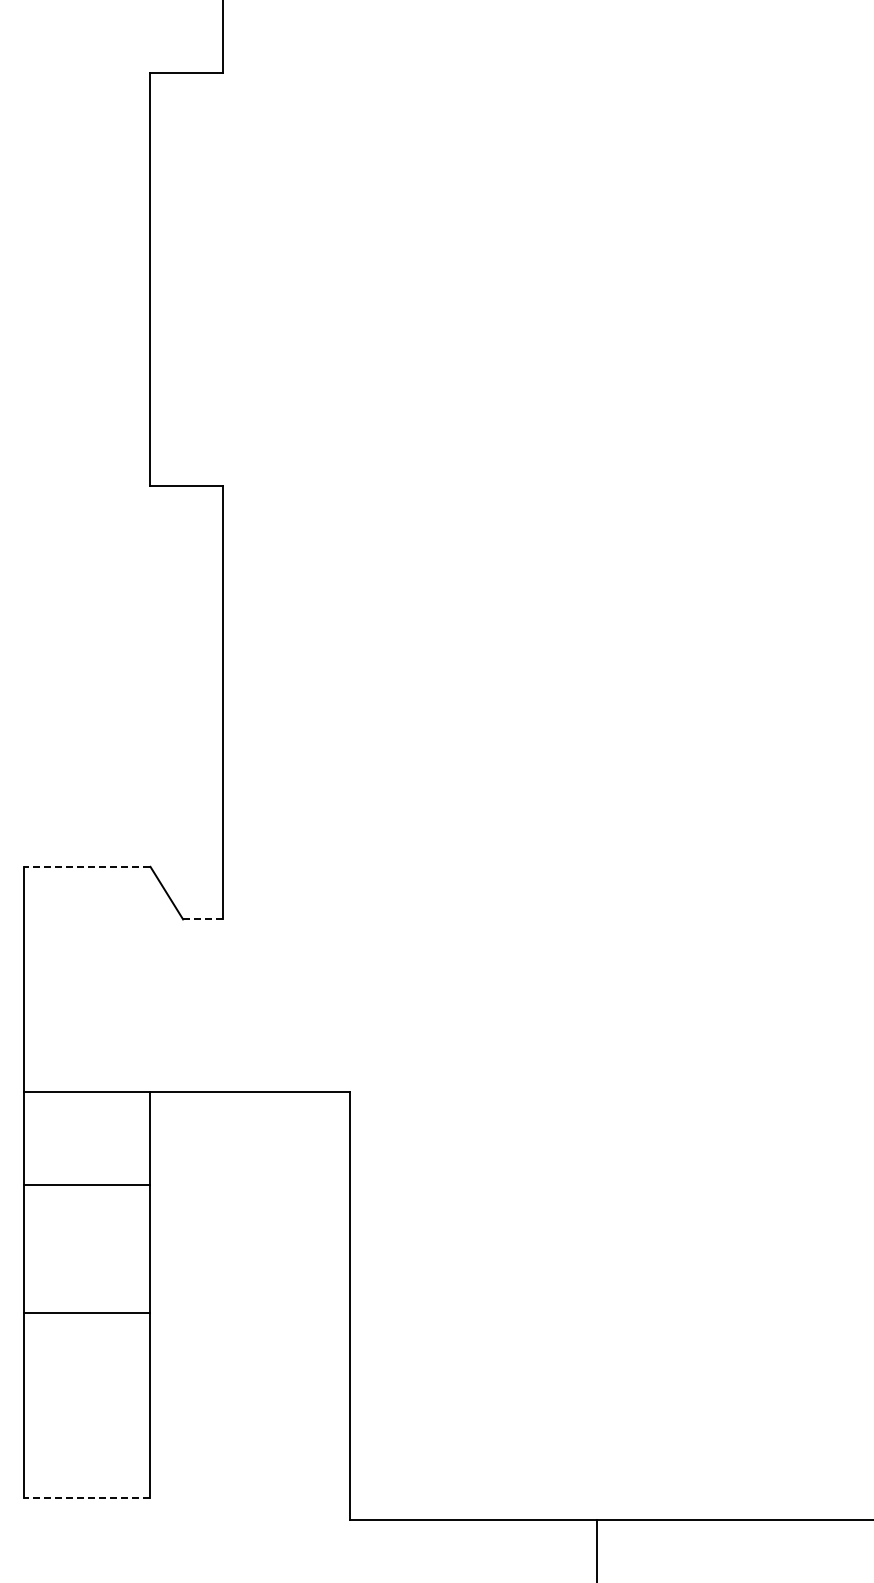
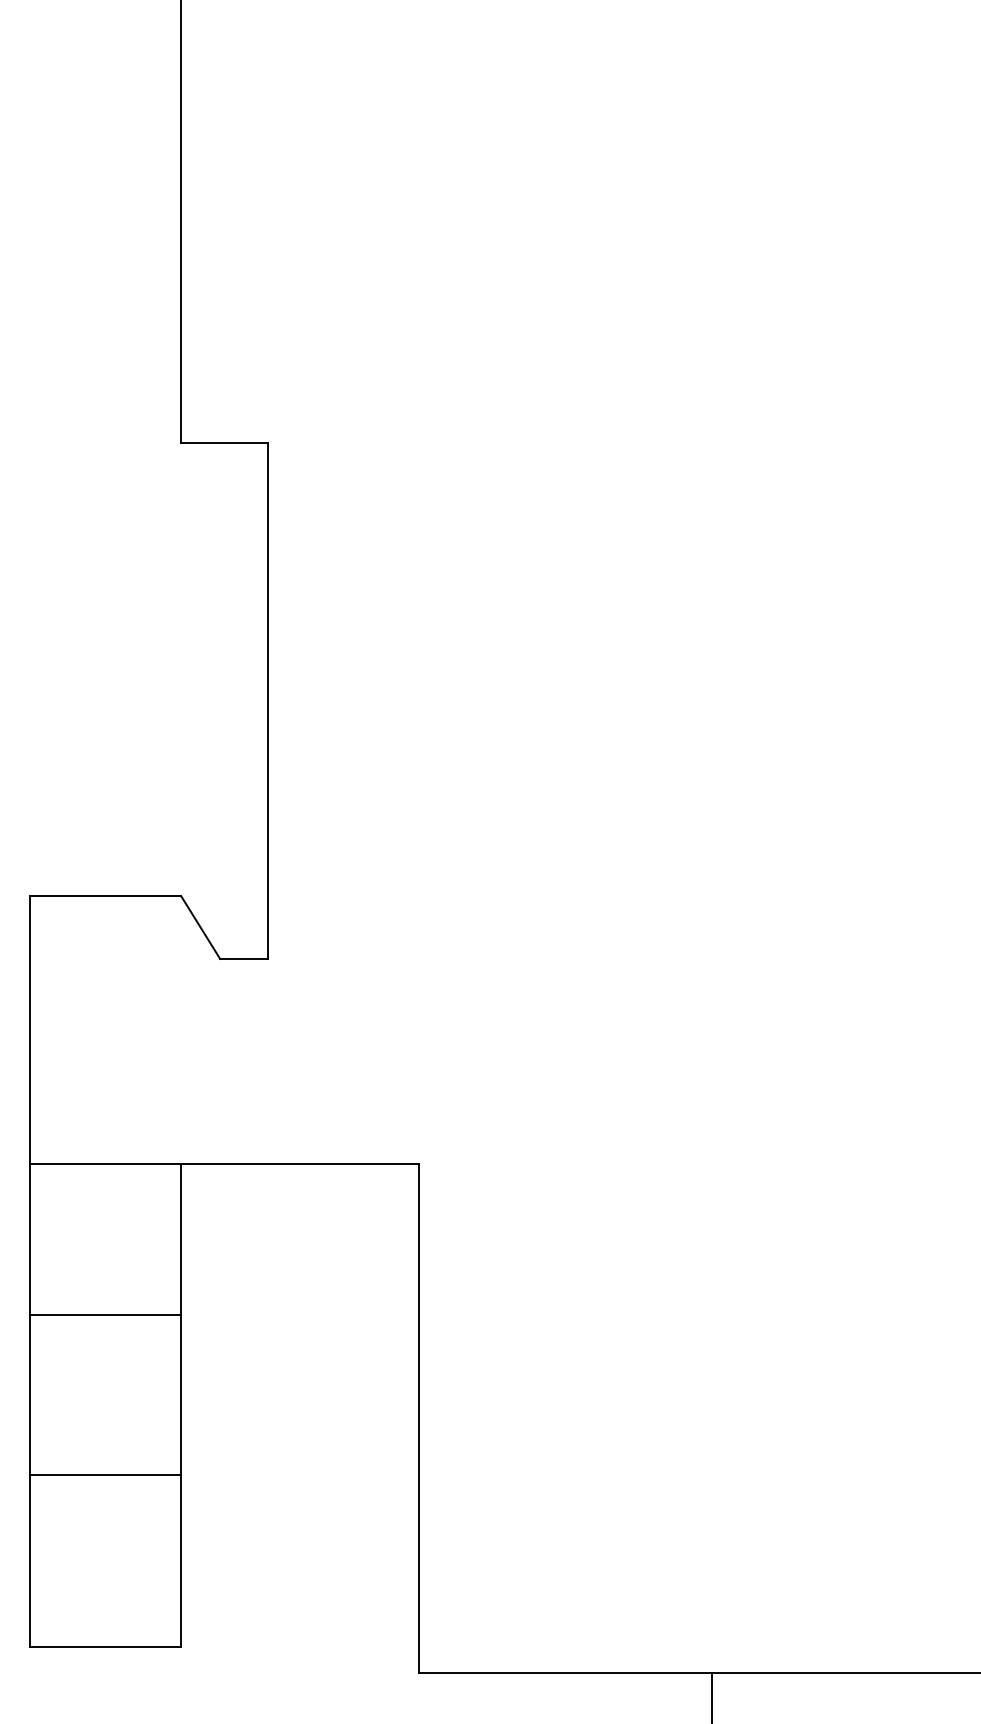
line: (86, 866) -> (105, 895), dashed -> solid
line: (203, 919) -> (244, 959), dashed -> solid
line: (86, 1184) -> (105, 1314), moved
line: (86, 1312) -> (105, 1474), moved
line: (86, 1497) -> (105, 1646), dashed -> solid

